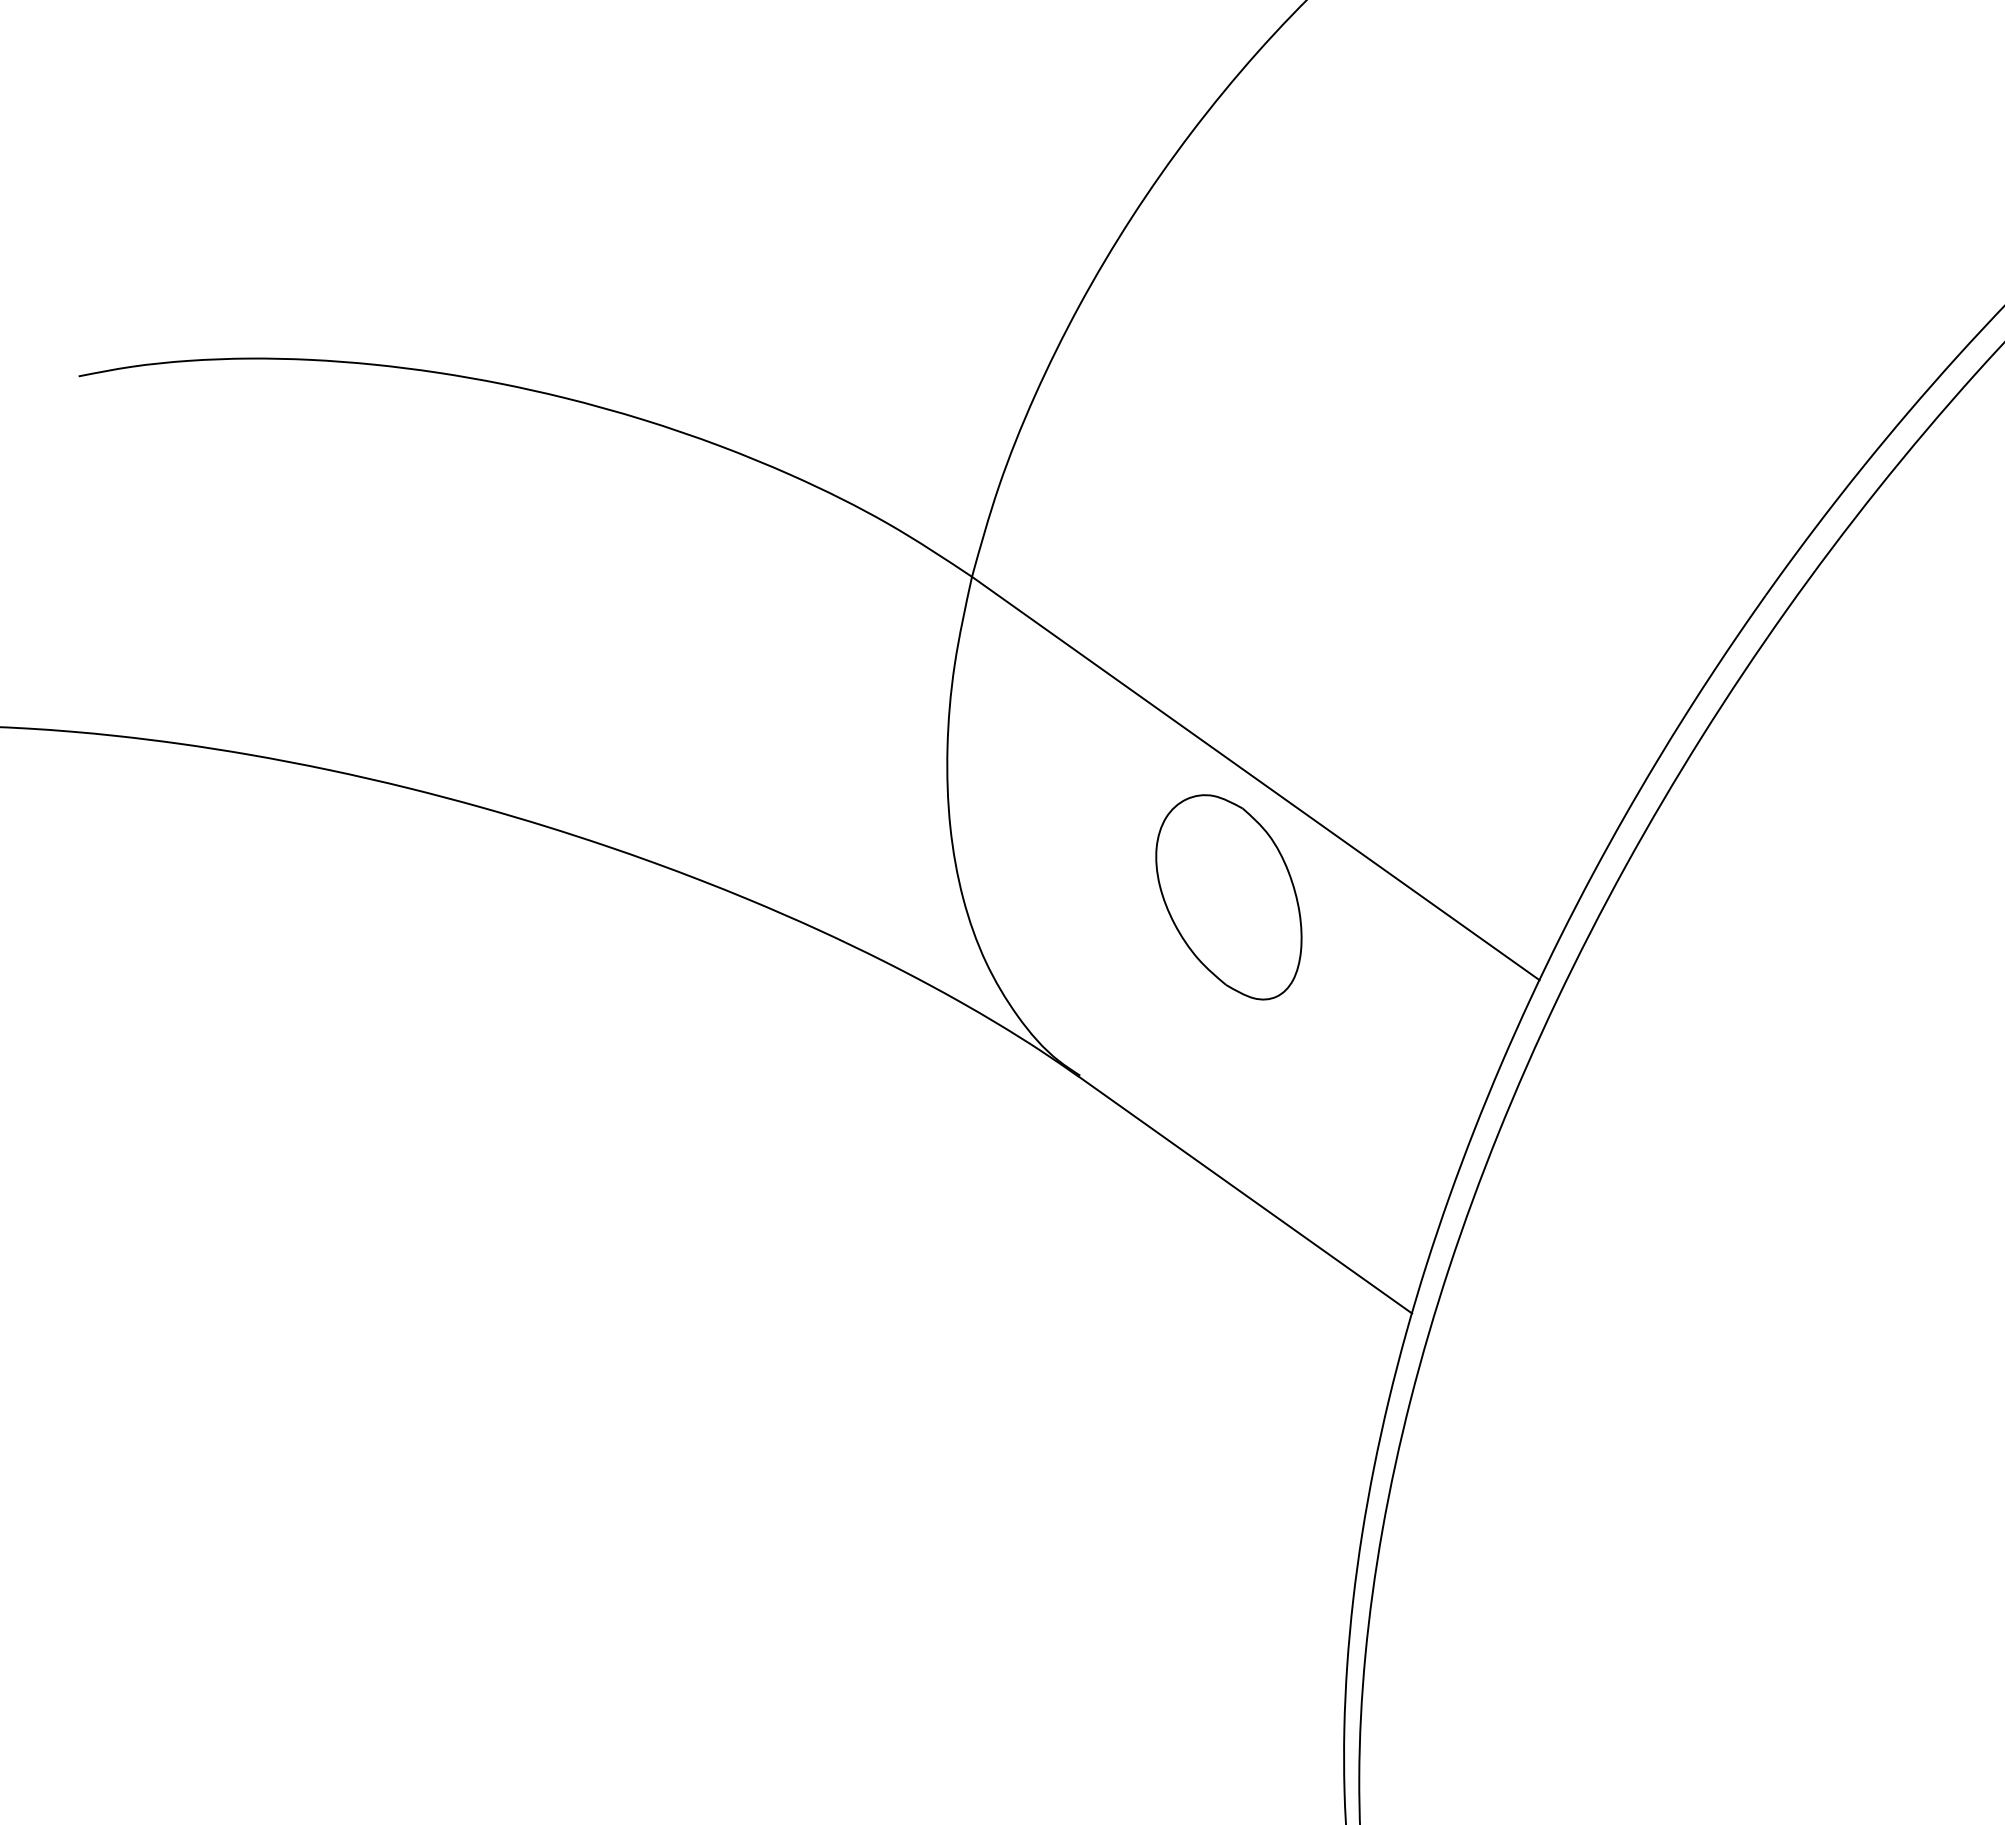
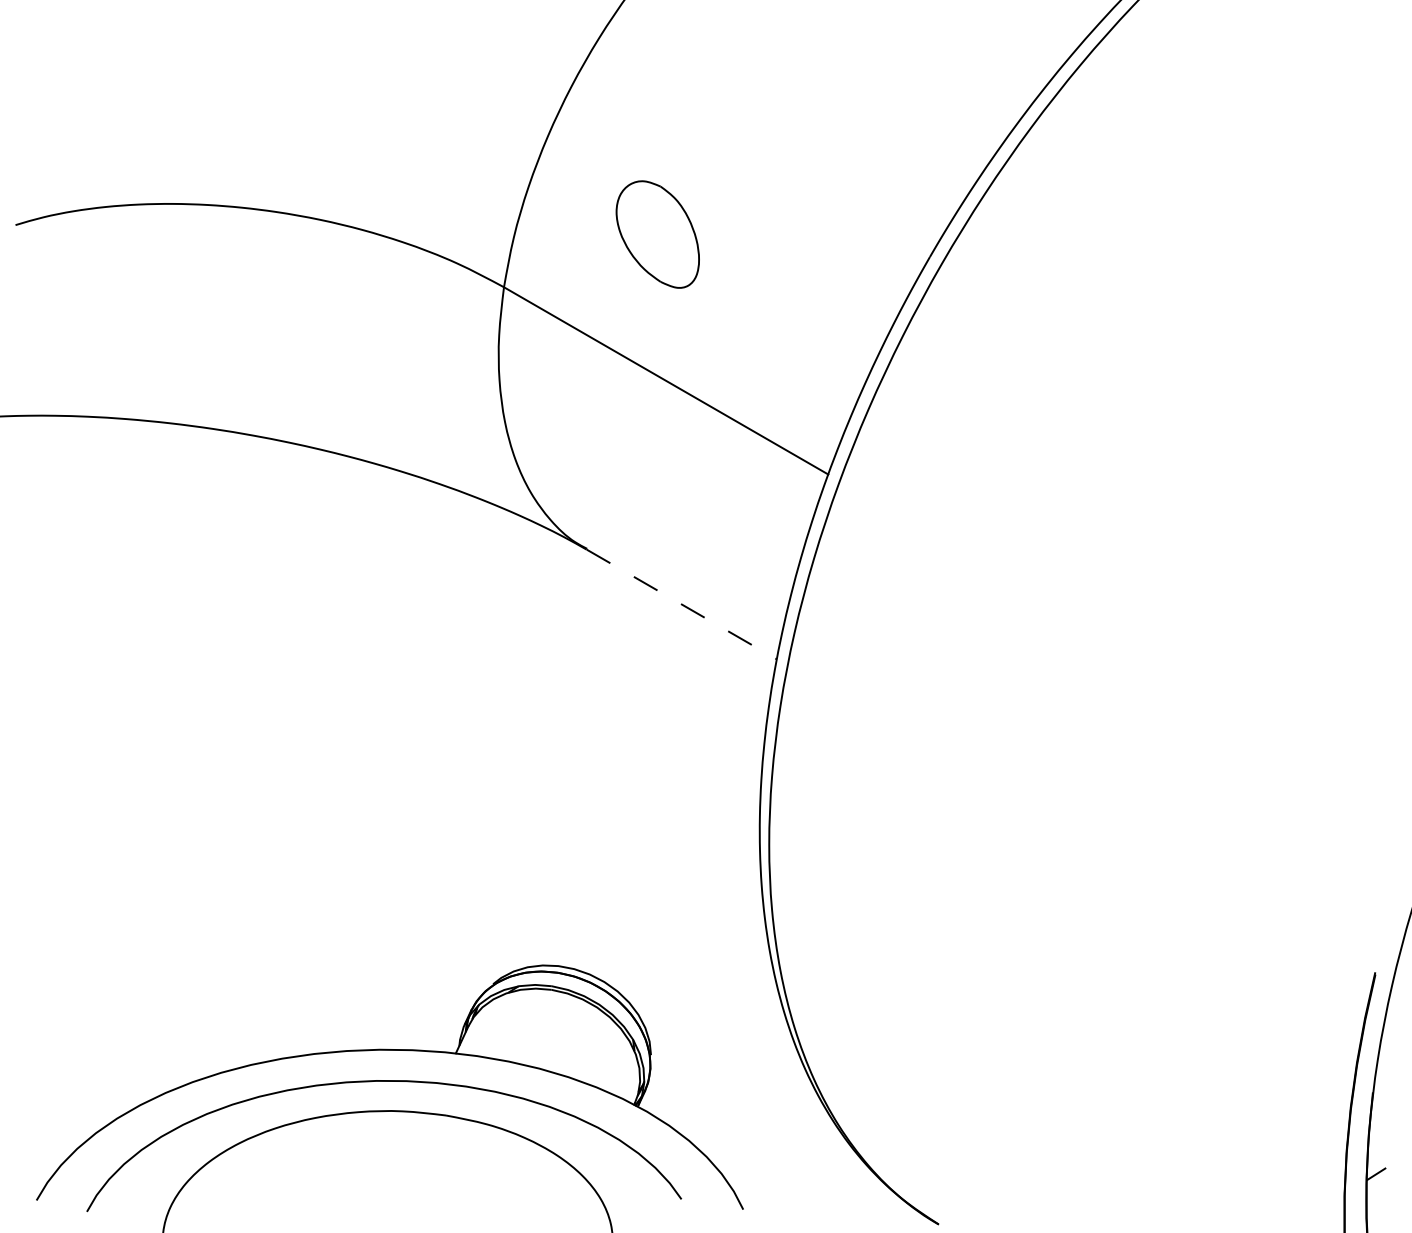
part: (1228, 896) -> (657, 234), moved
line: (1245, 1195) -> (681, 604), solid -> dashed

